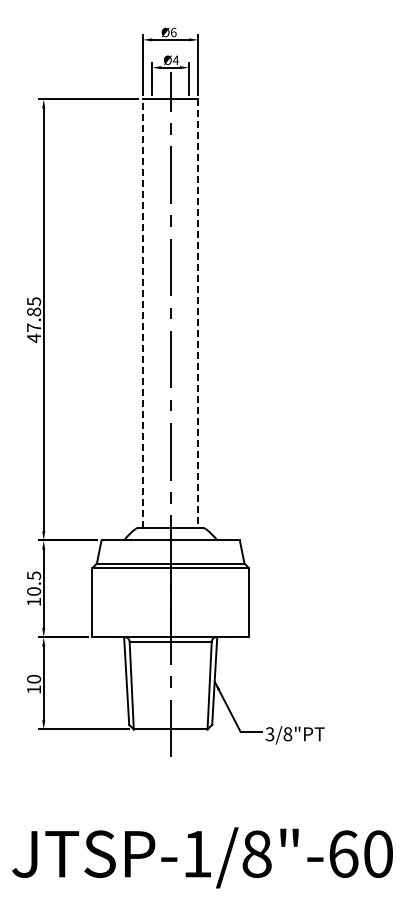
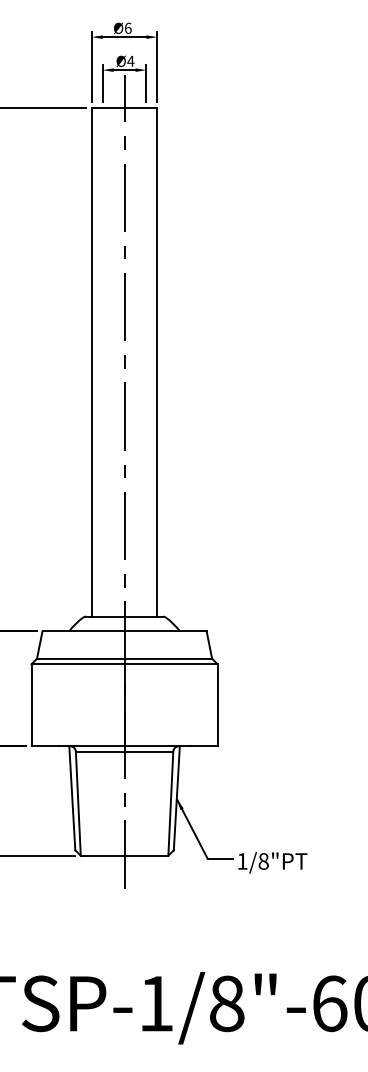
line: (143, 313) -> (92, 361), dashed -> solid
line: (198, 314) -> (157, 363), dashed -> solid
text: (269, 734) -> (241, 861), 3/8"PT -> 1/8"PT

